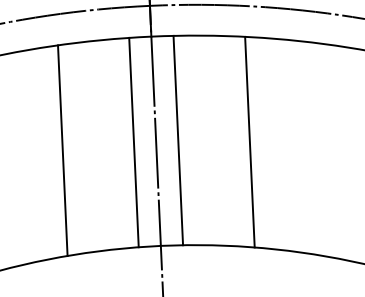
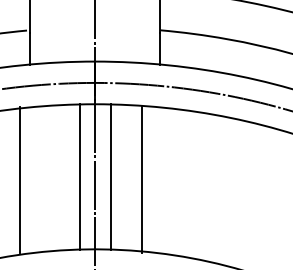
line: (250, 142) -> (142, 180), moved
line: (63, 150) -> (20, 180), moved

